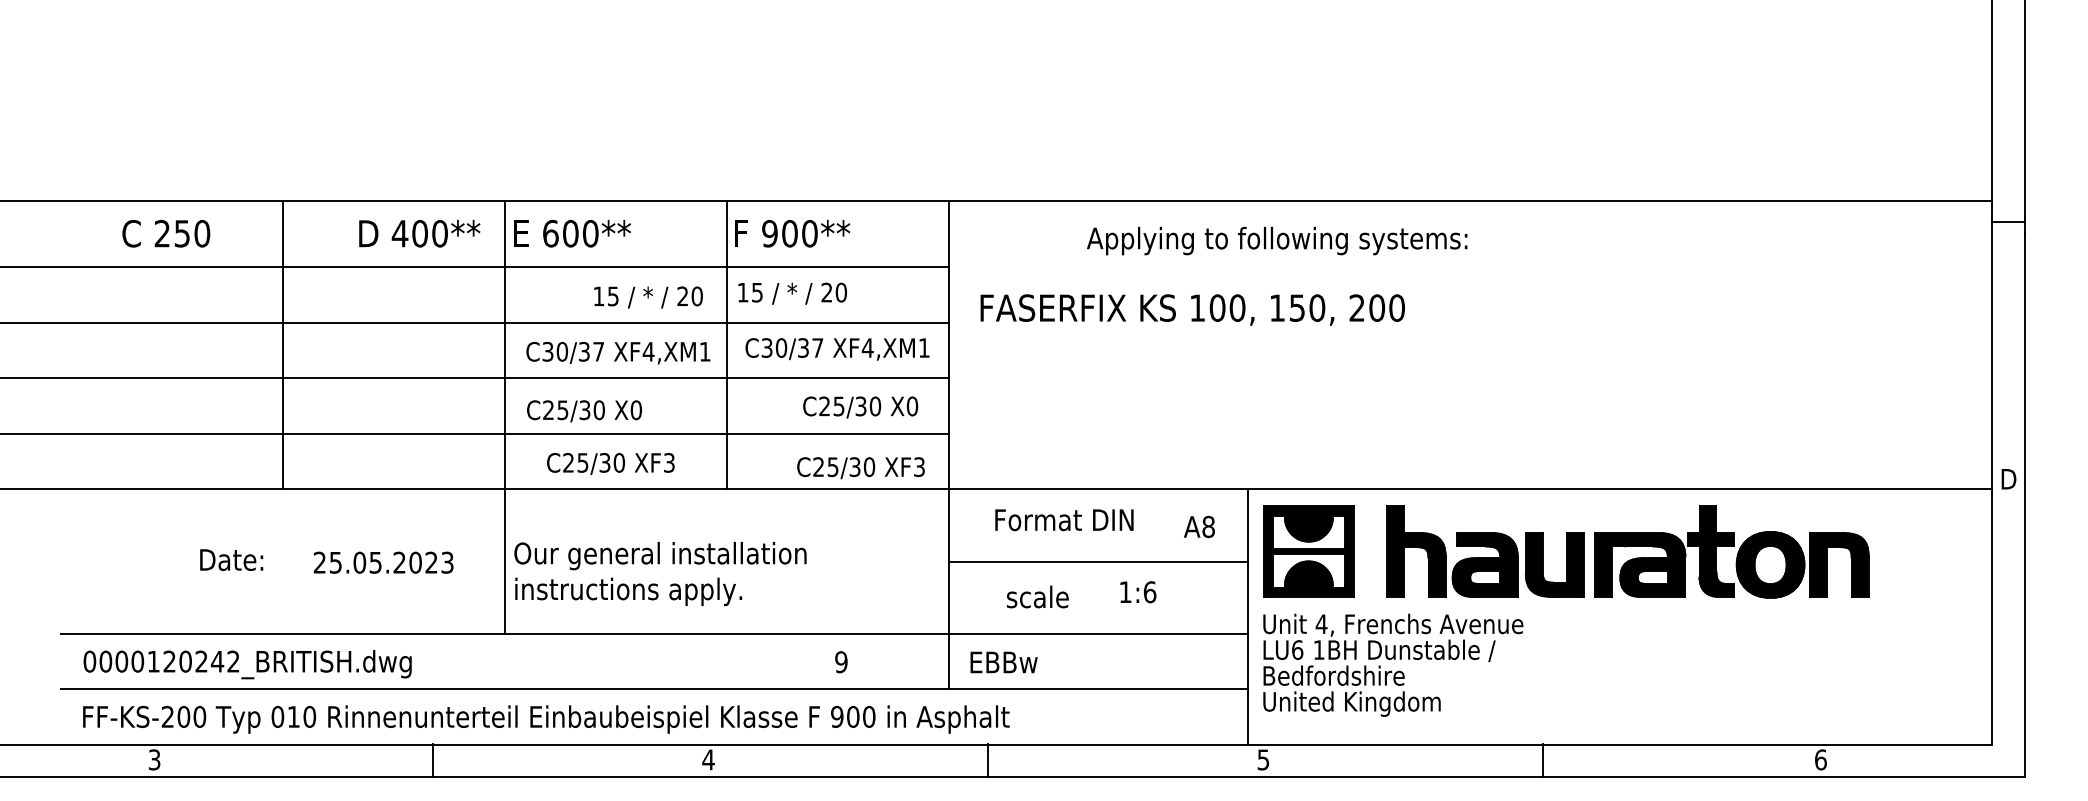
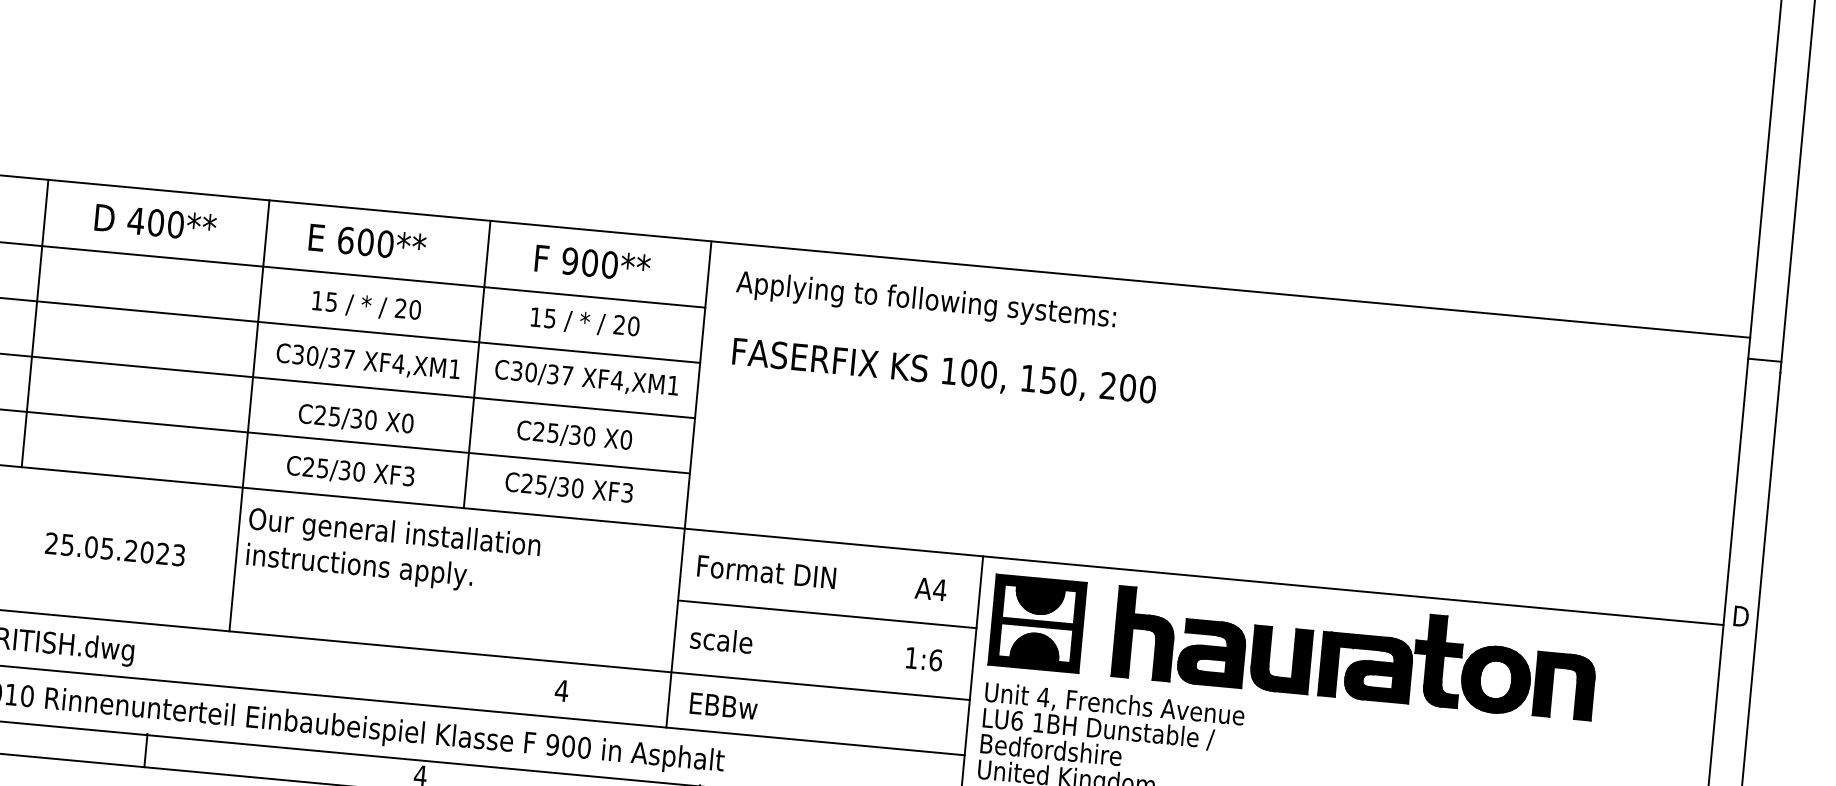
text: (419, 233) -> (155, 222), moved
text: (572, 233) -> (367, 242), moved
text: (792, 233) -> (592, 263), moved
text: (1277, 240) -> (926, 301), moved
text: (792, 293) -> (585, 322), moved
text: (648, 297) -> (366, 306), moved
text: (860, 407) -> (574, 436), moved
text: (584, 411) -> (356, 419), moved
text: (860, 468) -> (568, 488), moved
text: (1064, 520) -> (766, 572), moved
text: (1208, 526) -> (939, 589), A8 -> A4
text: (660, 573) -> (393, 551), moved
text: (1138, 592) -> (924, 659), moved
text: (1037, 596) -> (721, 639), moved
text: (840, 662) -> (560, 691), 9 -> 4

